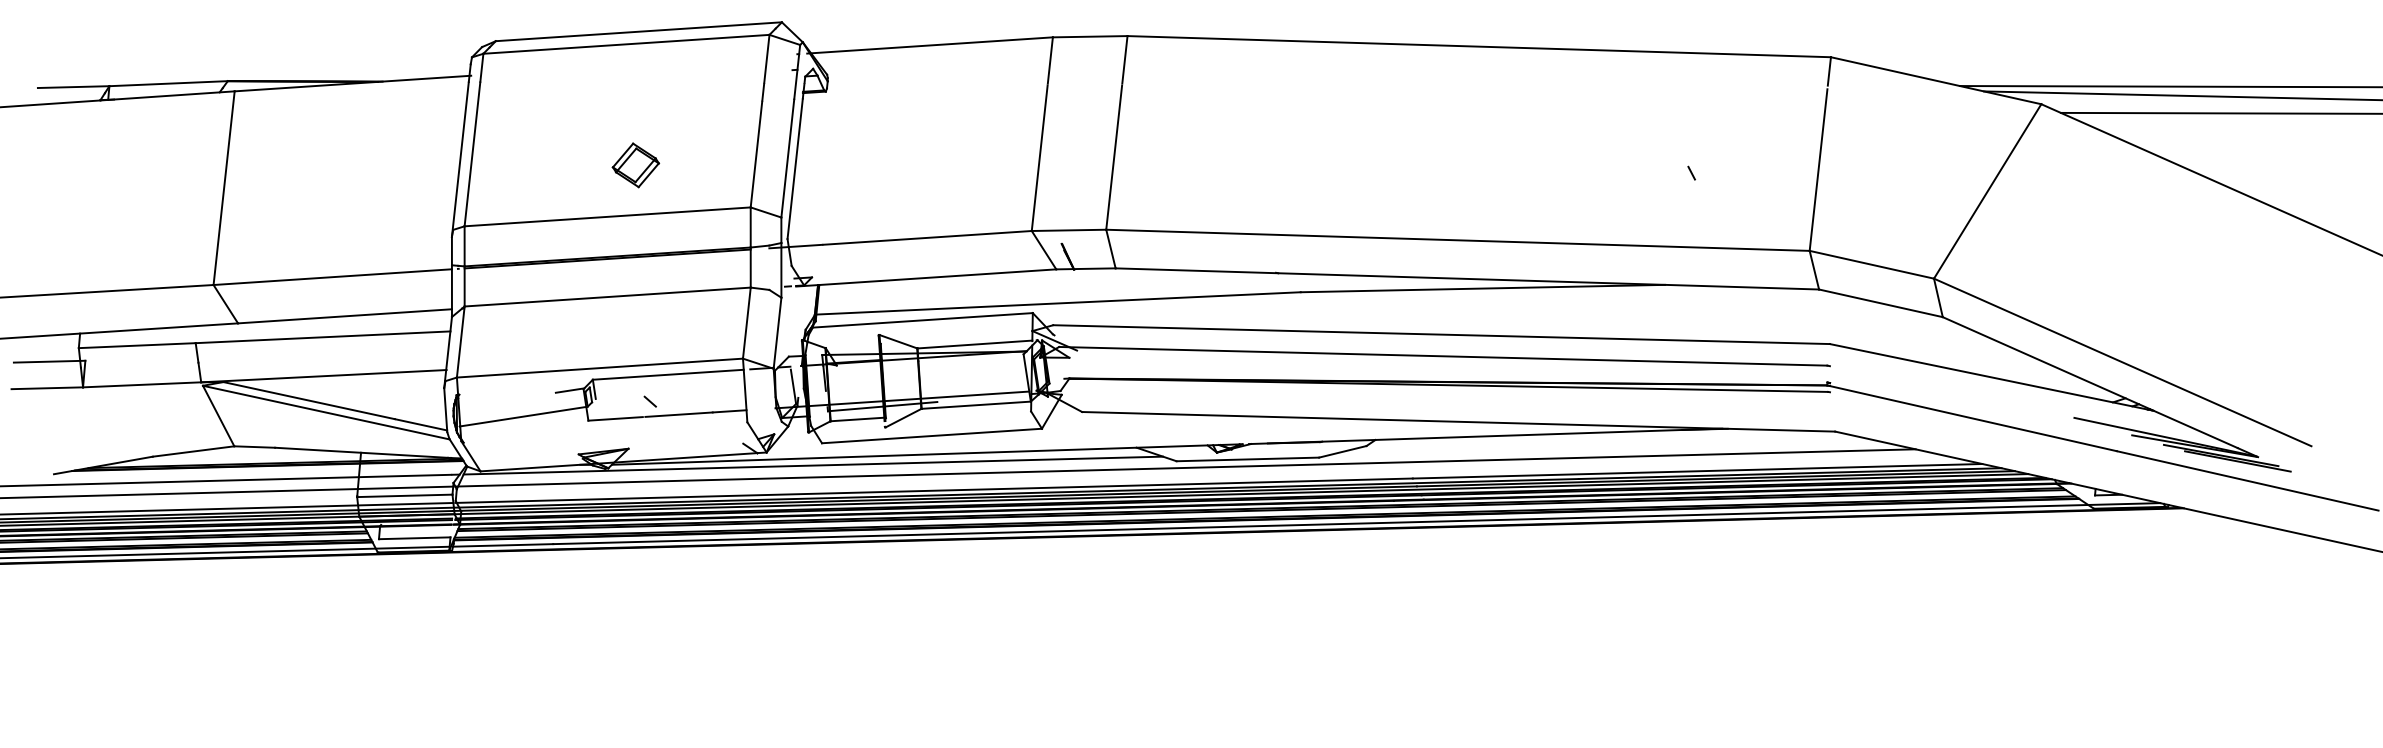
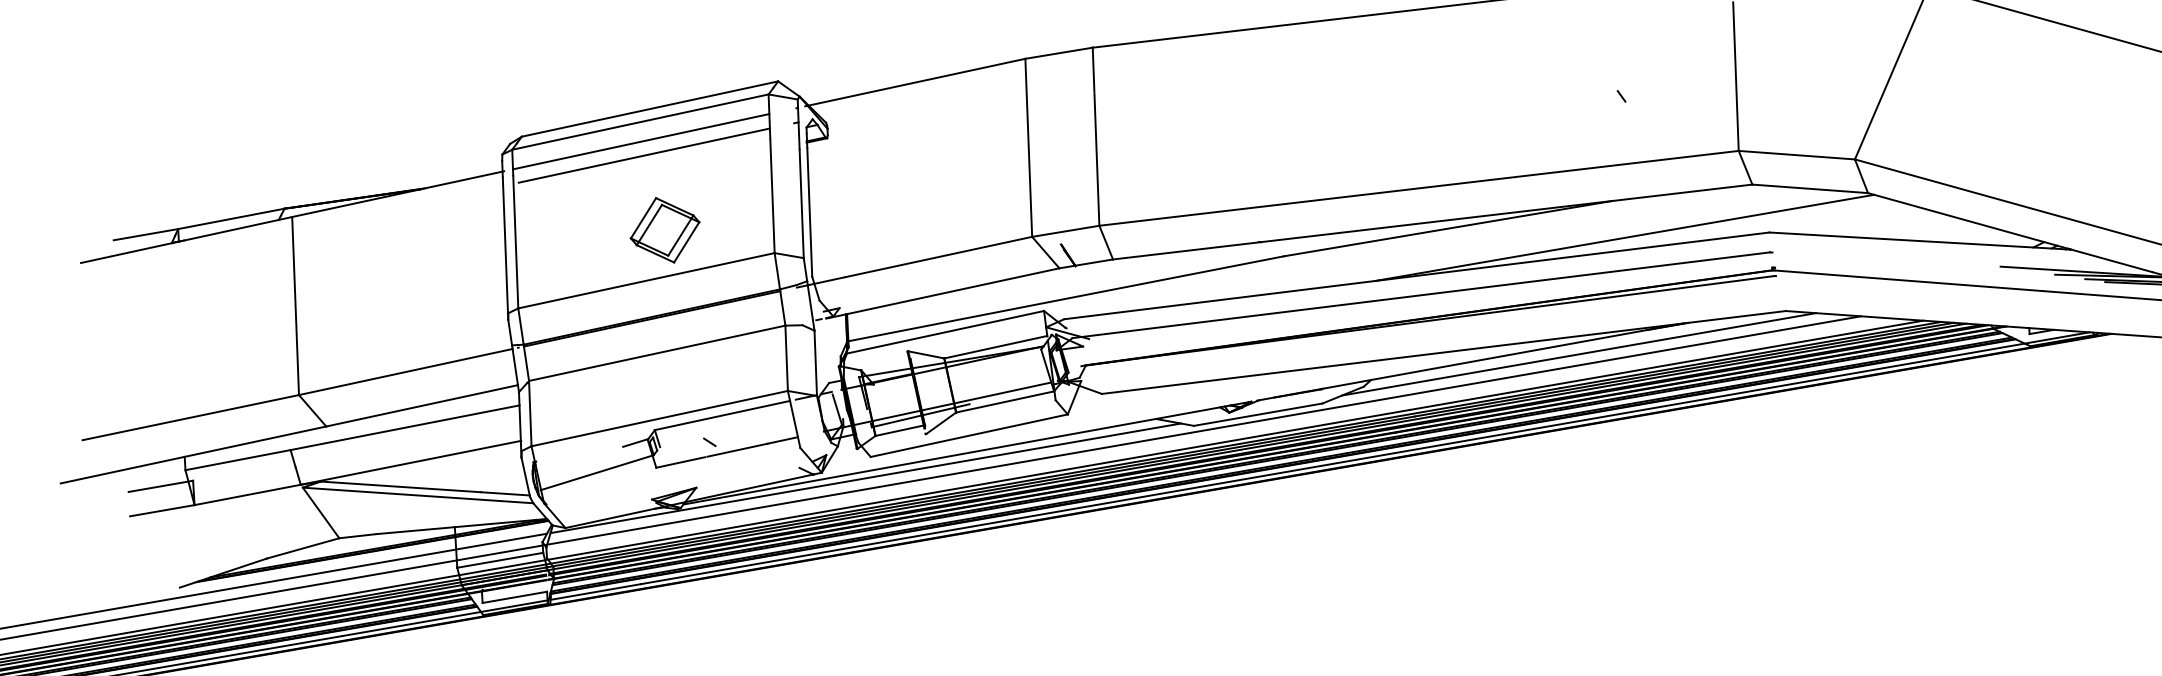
line: (624, 65) -> (641, 141), added
line: (625, 80) -> (644, 154), added
part: (635, 165) -> (664, 230), size x1.67
line: (1672, 326) -> (1624, 237), added
line: (1604, 445) -> (1579, 354), added

